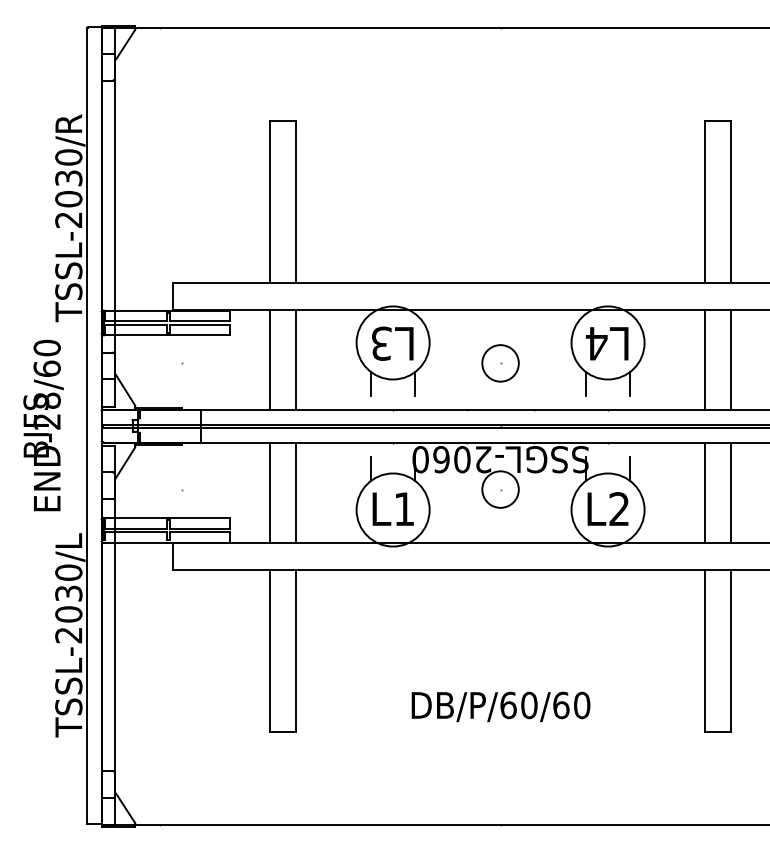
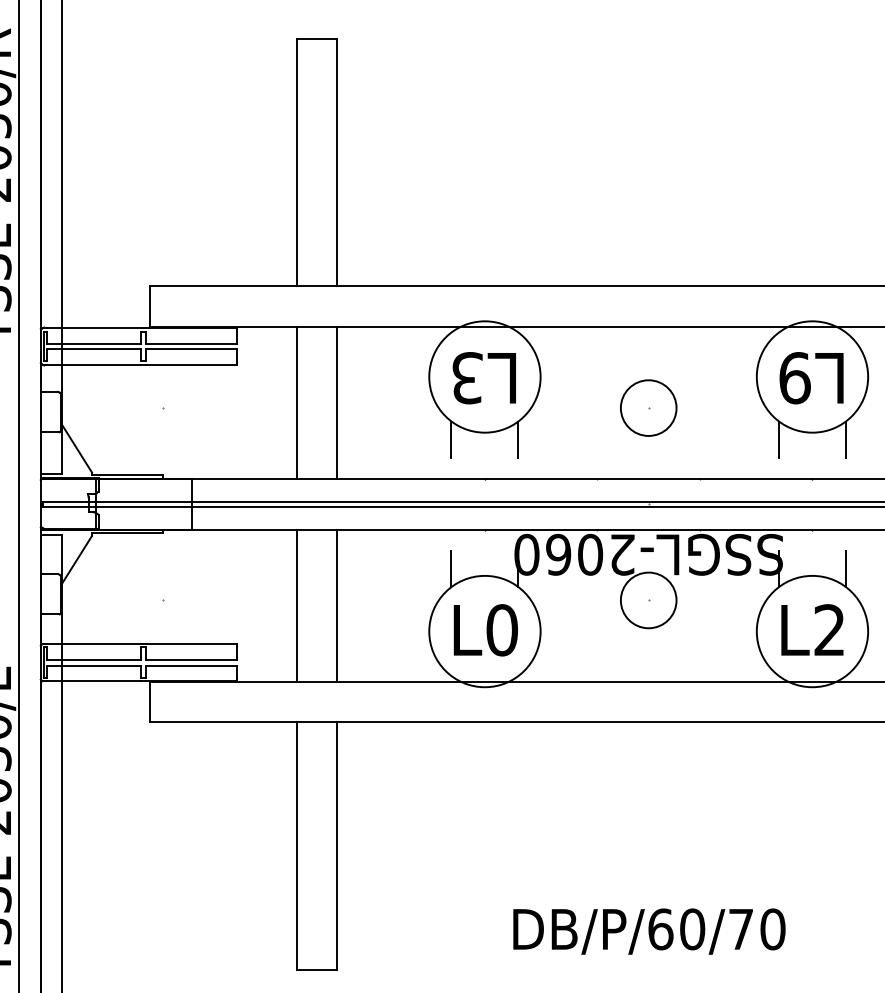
text: (596, 343) -> (794, 377), L4 -> L9
text: (404, 509) -> (502, 630), L1 -> L0
text: (561, 705) -> (741, 929), DB/P/60/60 -> DB/P/60/70

